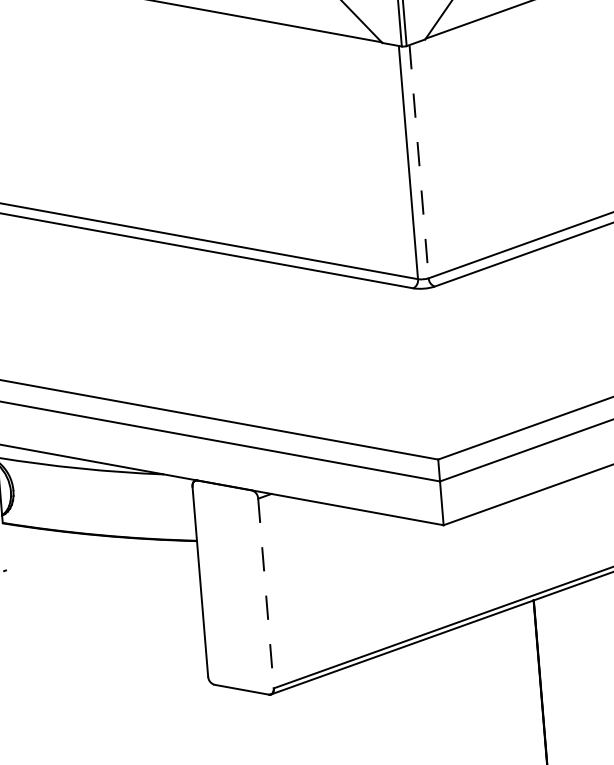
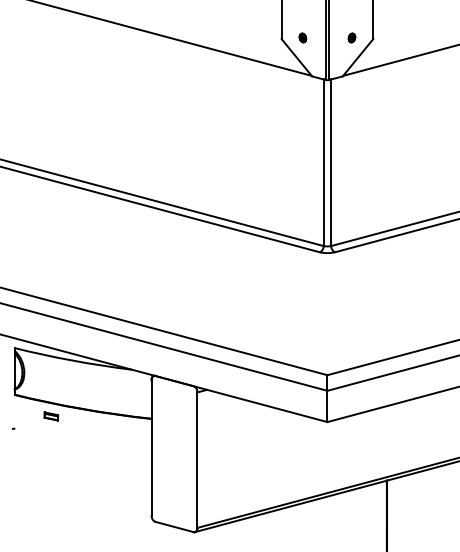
line: (419, 162) -> (331, 163), dashed -> solid
part: (56, 549) -> (51, 416), added
line: (266, 593) -> (197, 460), dashed -> solid

